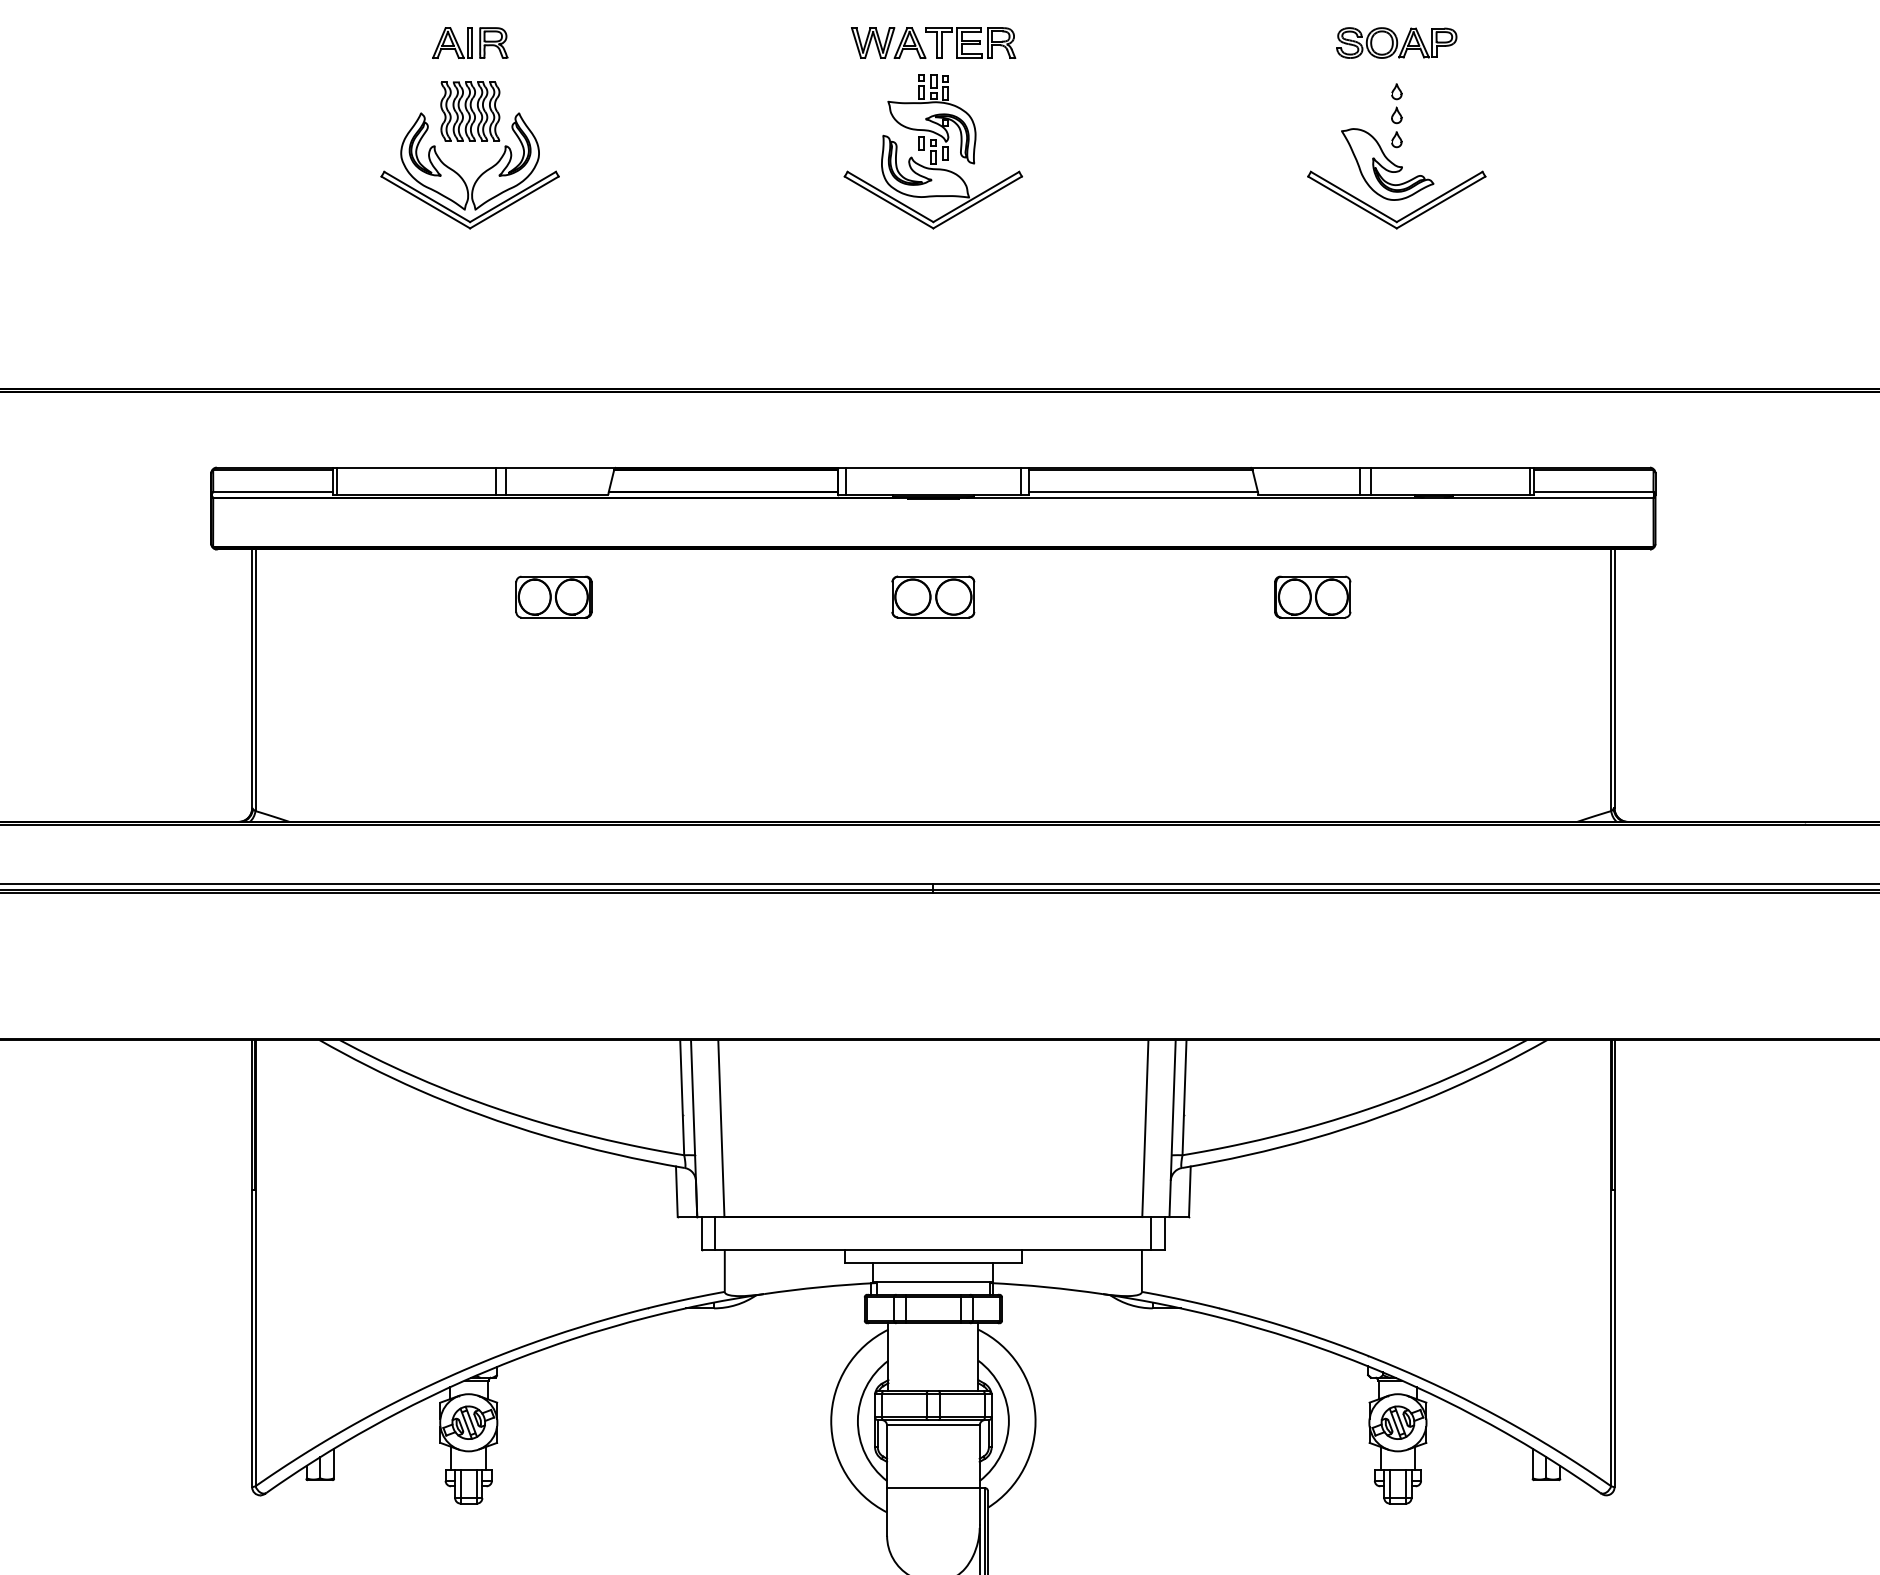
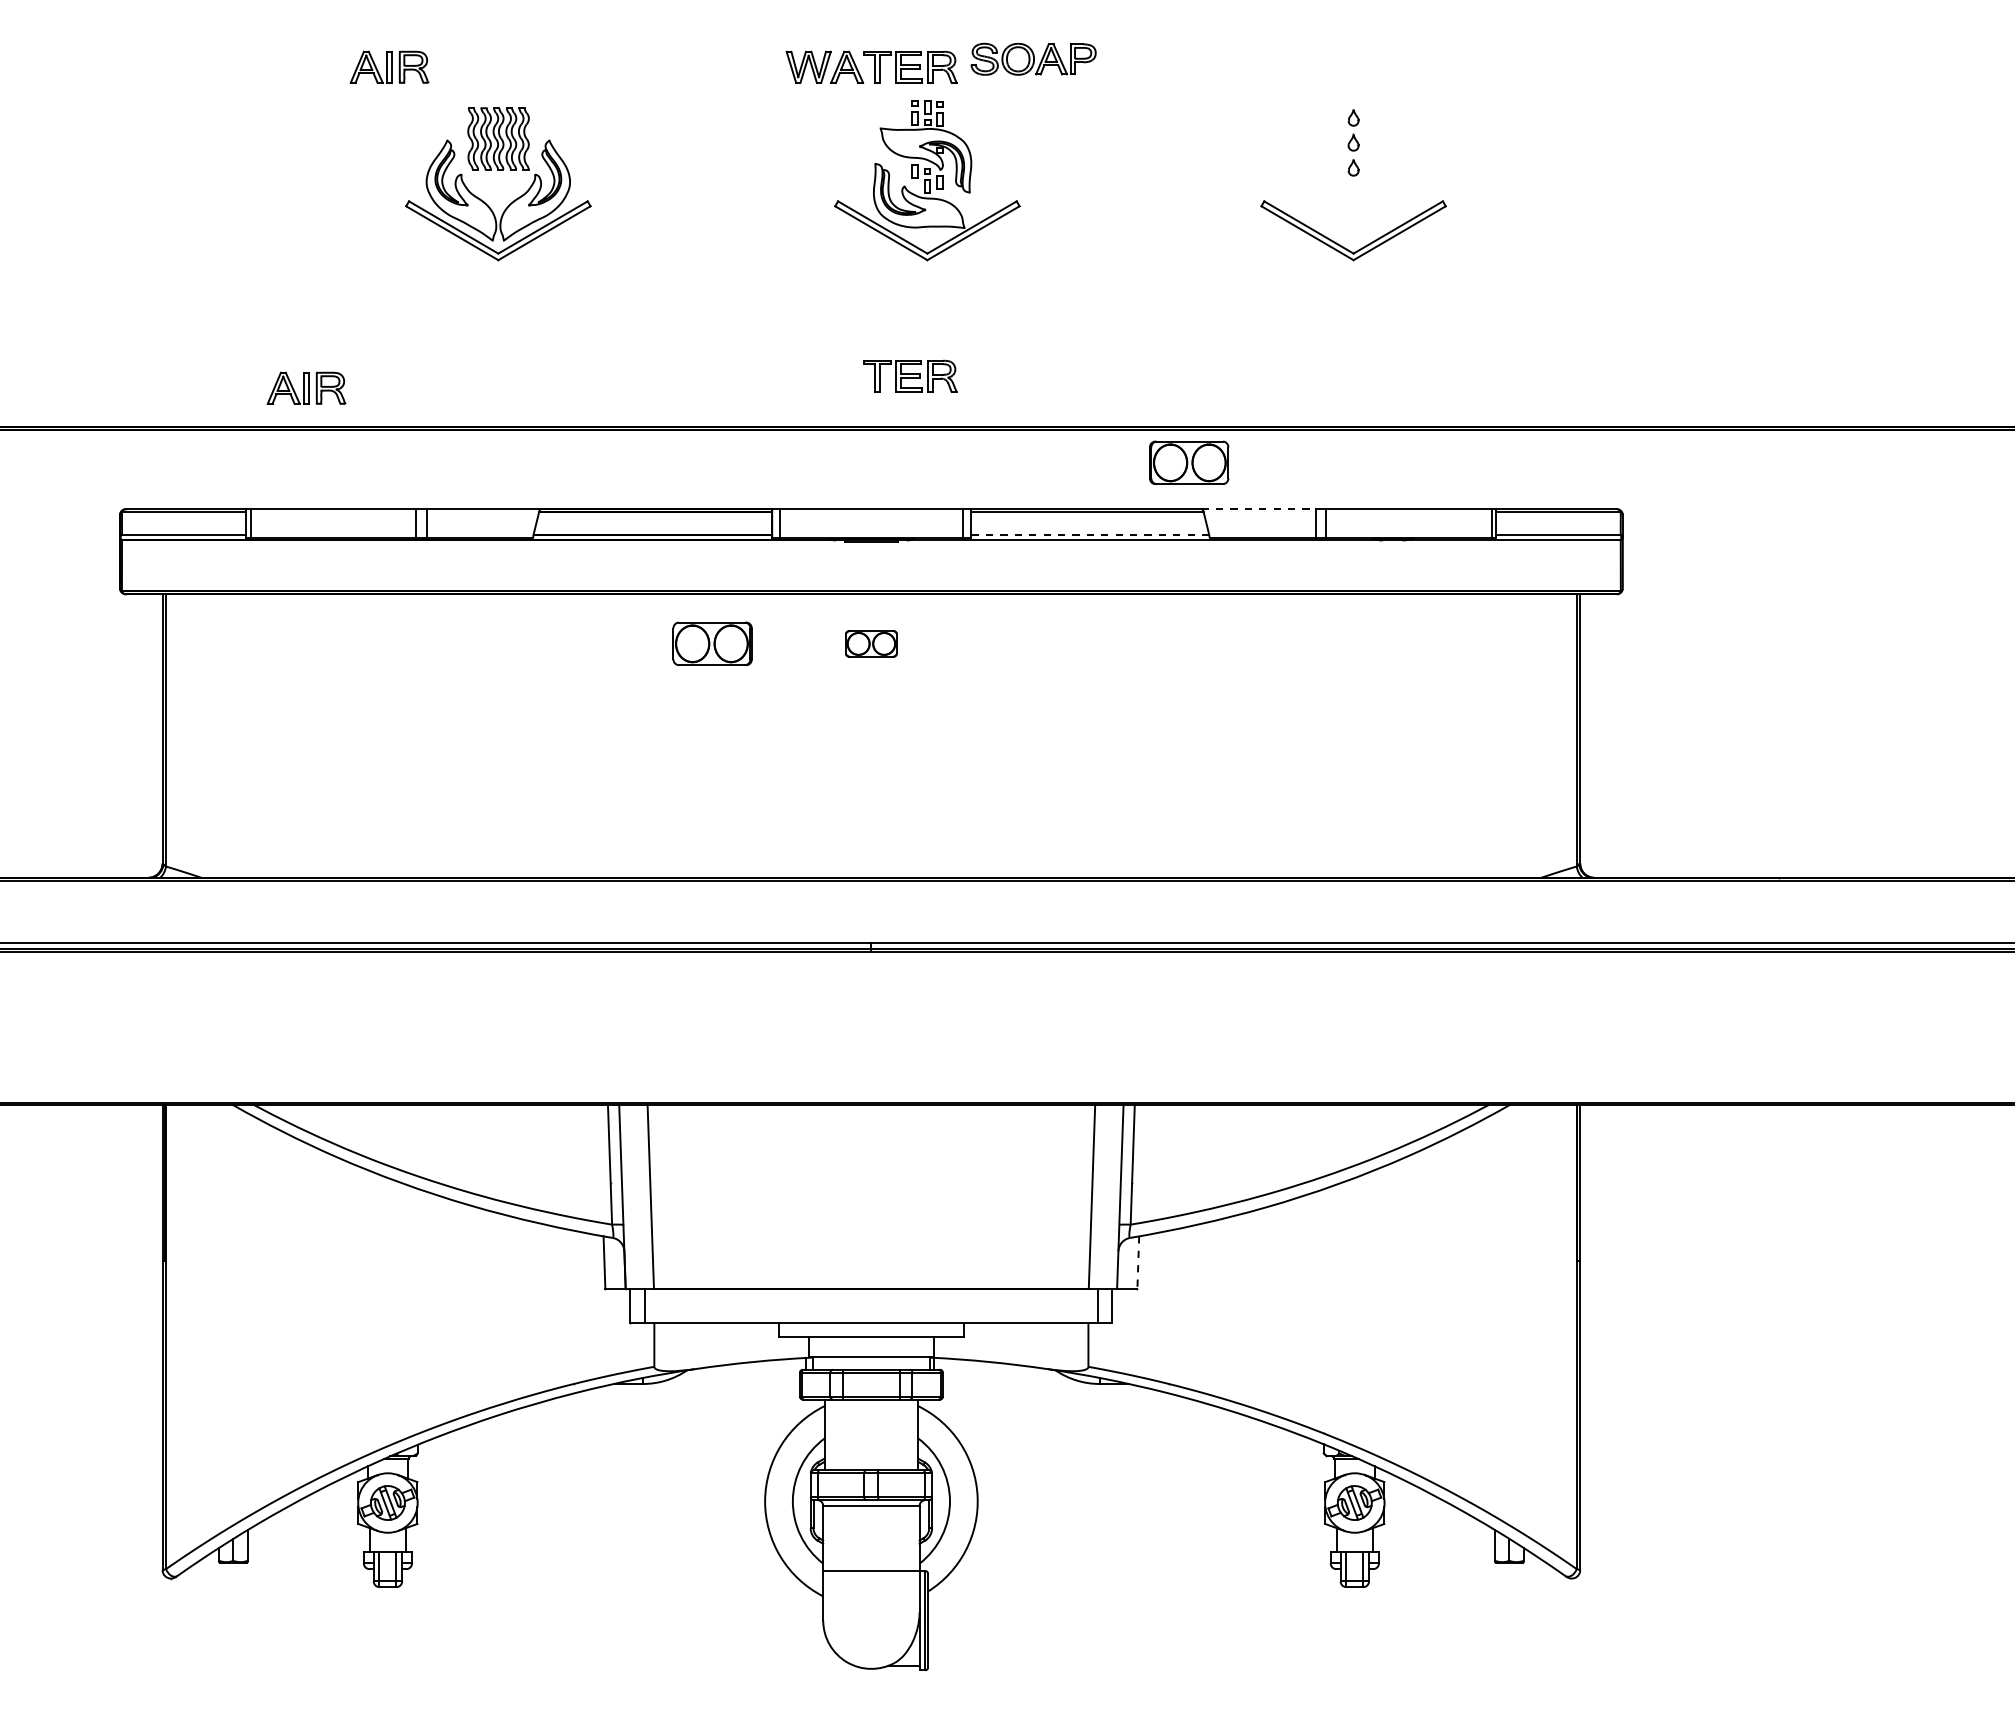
part: (1396, 42) -> (1033, 58), moved
part: (470, 142) -> (498, 170), moved
part: (933, 151) -> (927, 180), moved
part: (1387, 164) -> (1343, 193), removed
part: (970, 339) -> (910, 375), added
part: (390, 350) -> (306, 387), added
line: (1306, 467) -> (1259, 509), solid -> dashed
line: (1142, 492) -> (1089, 534), solid -> dashed
part: (553, 596) -> (712, 643), moved
part: (933, 596) -> (871, 643), size x0.6
part: (1313, 596) -> (1189, 462), moved
line: (1190, 1192) -> (1138, 1263), solid -> dashed

